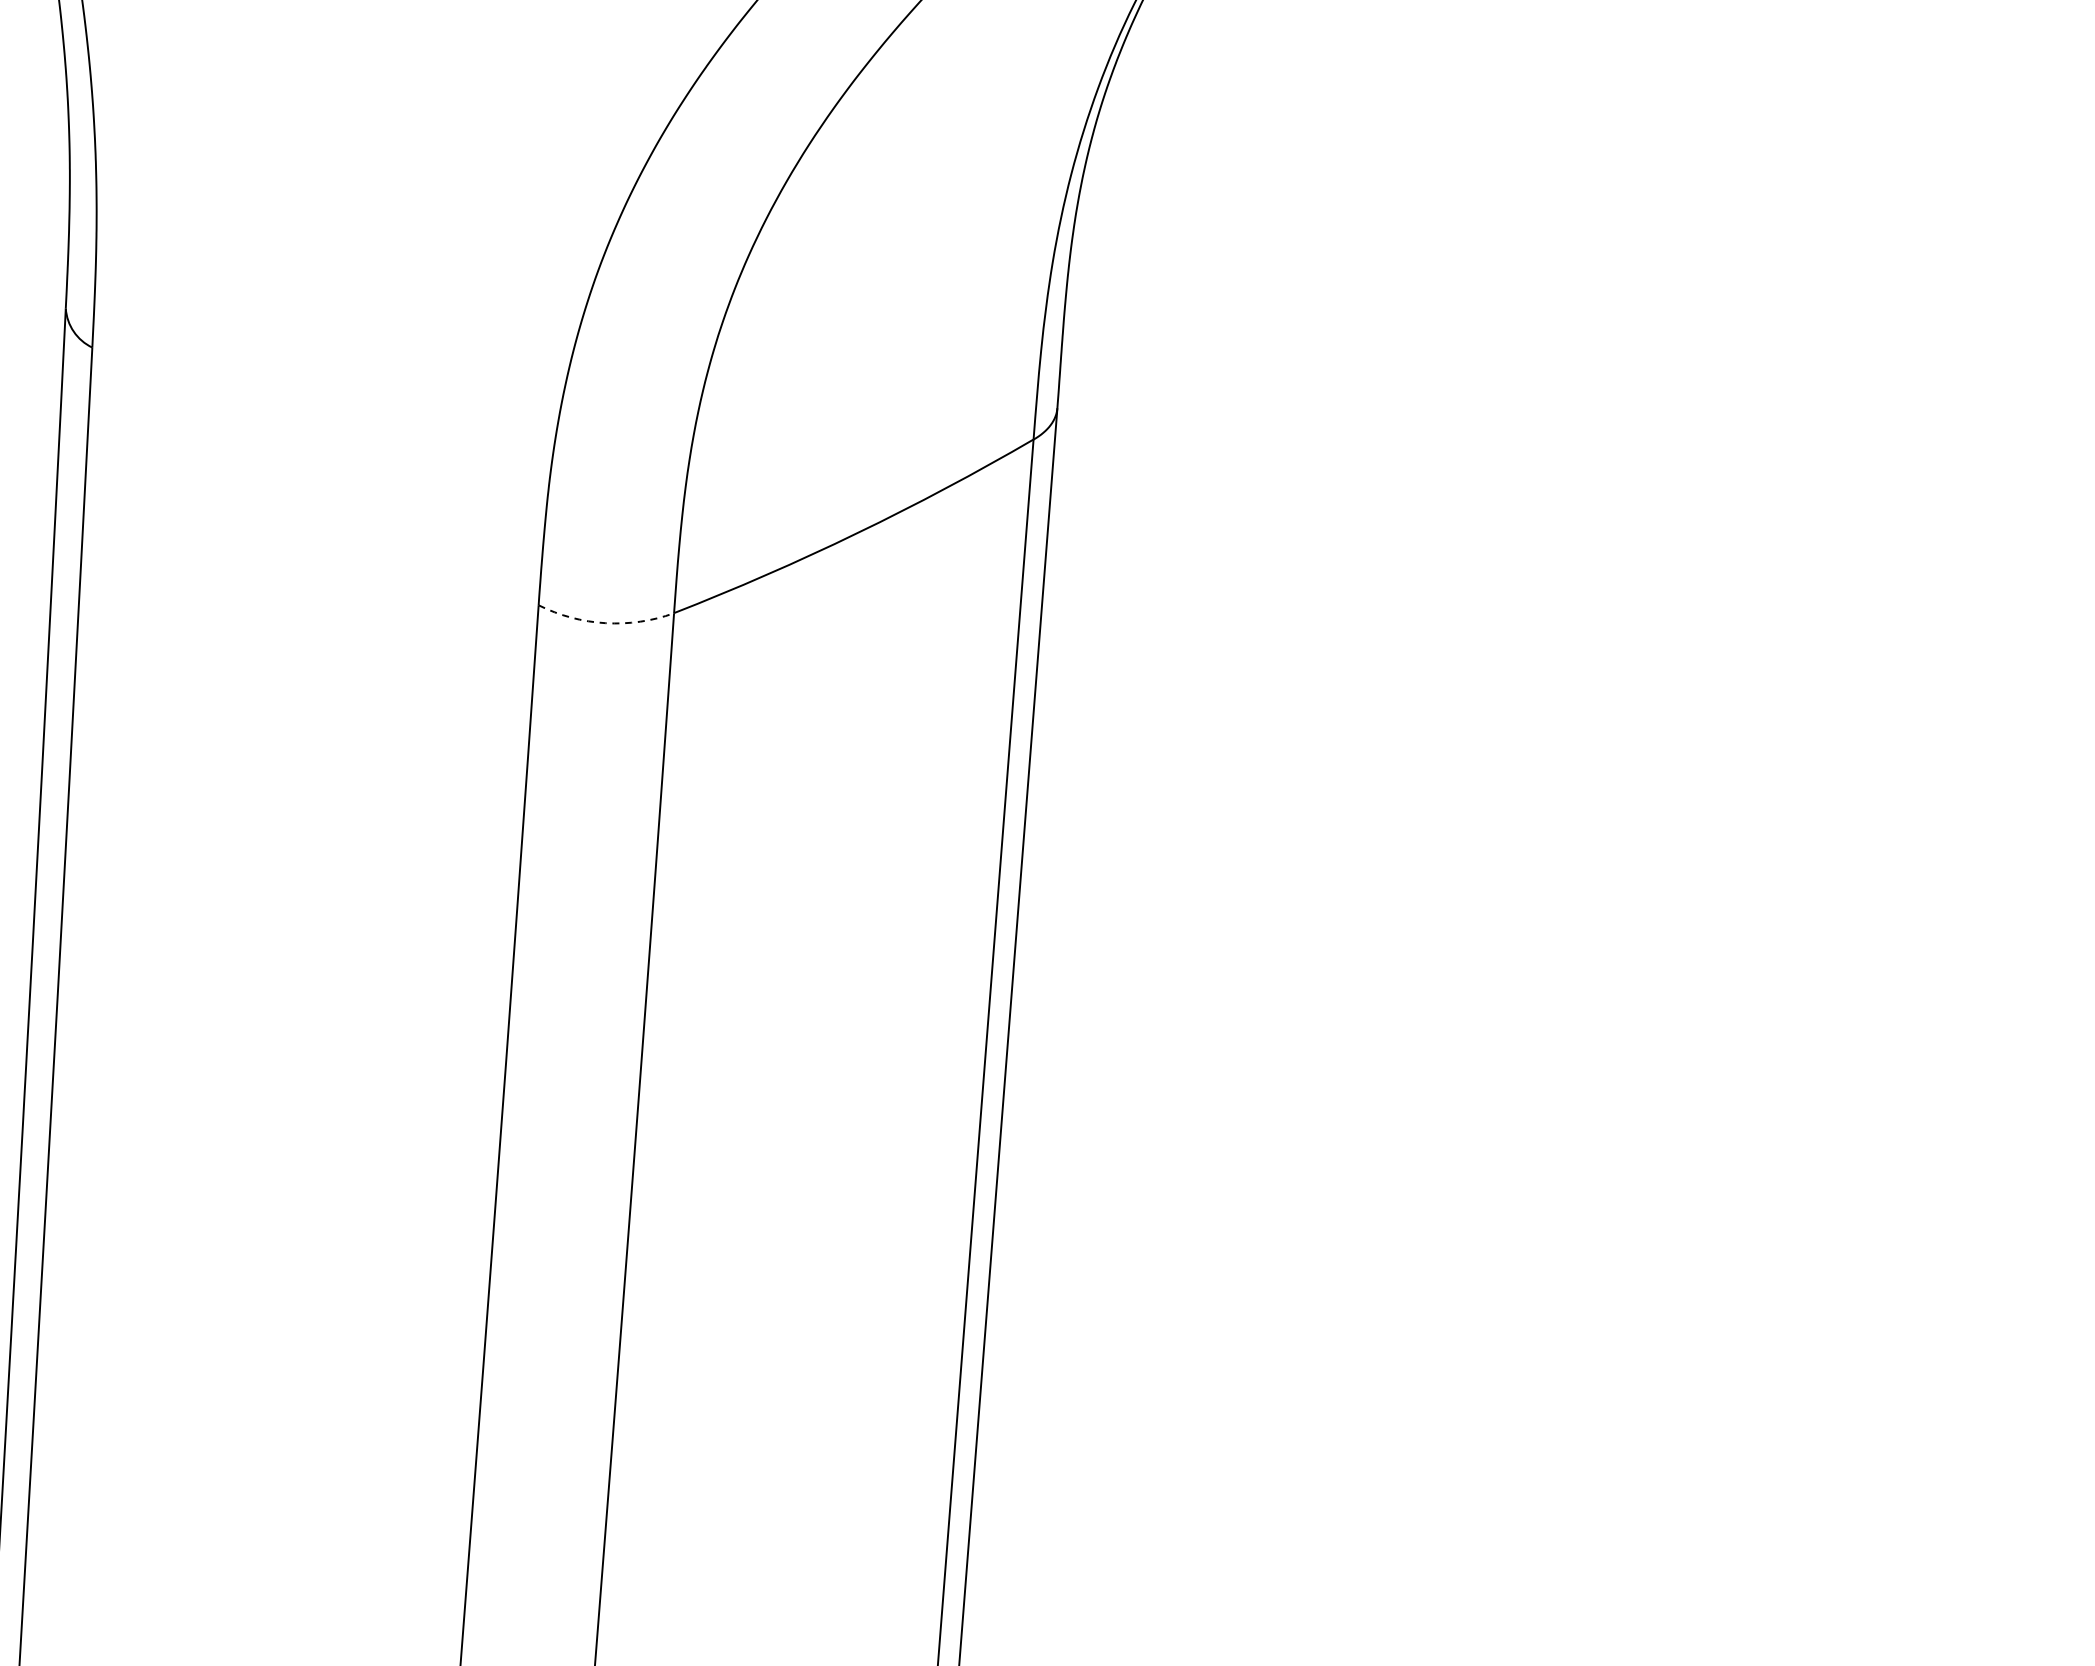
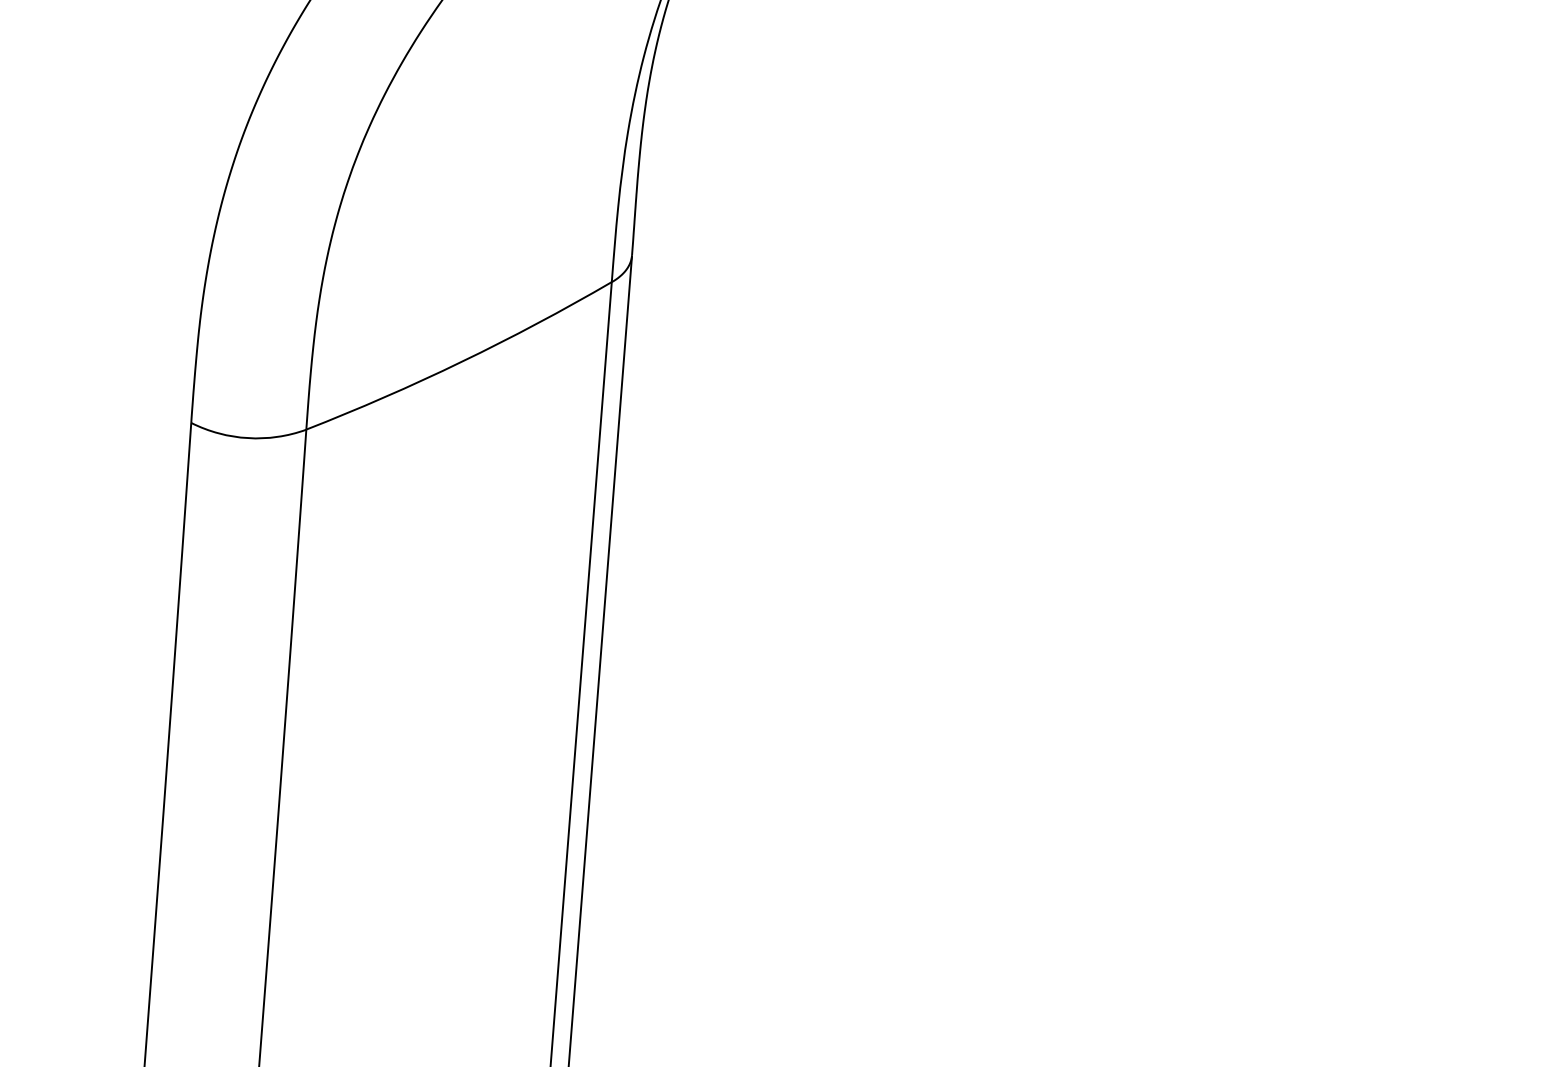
arc: (605, 623) -> (248, 438), dashed -> solid

